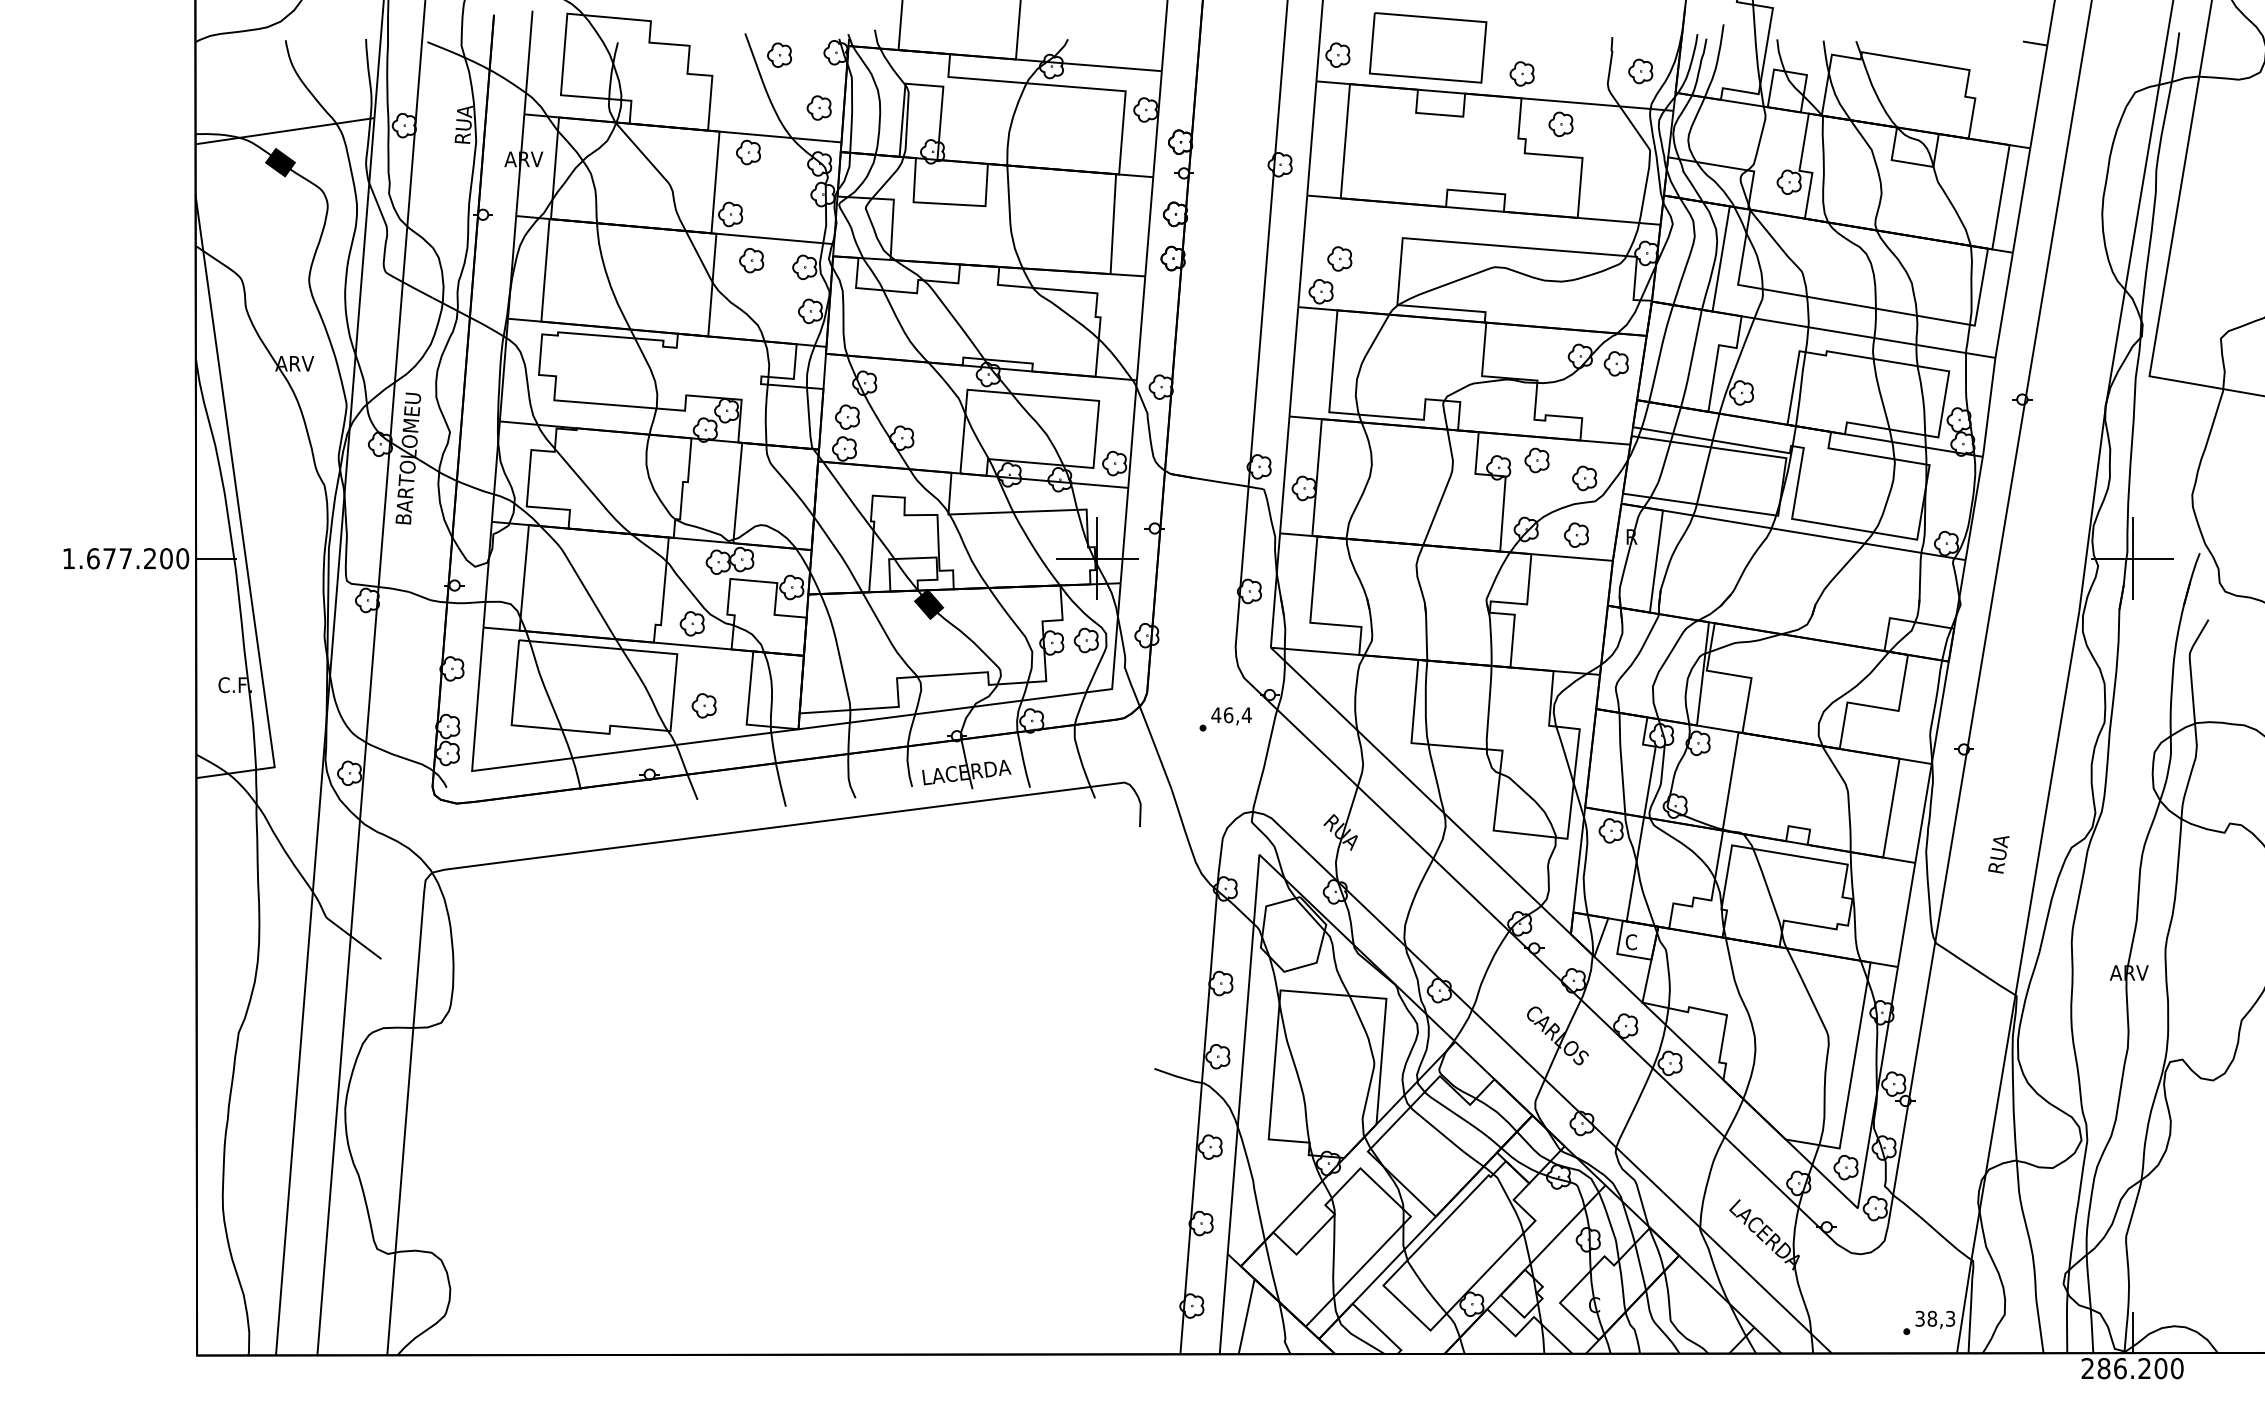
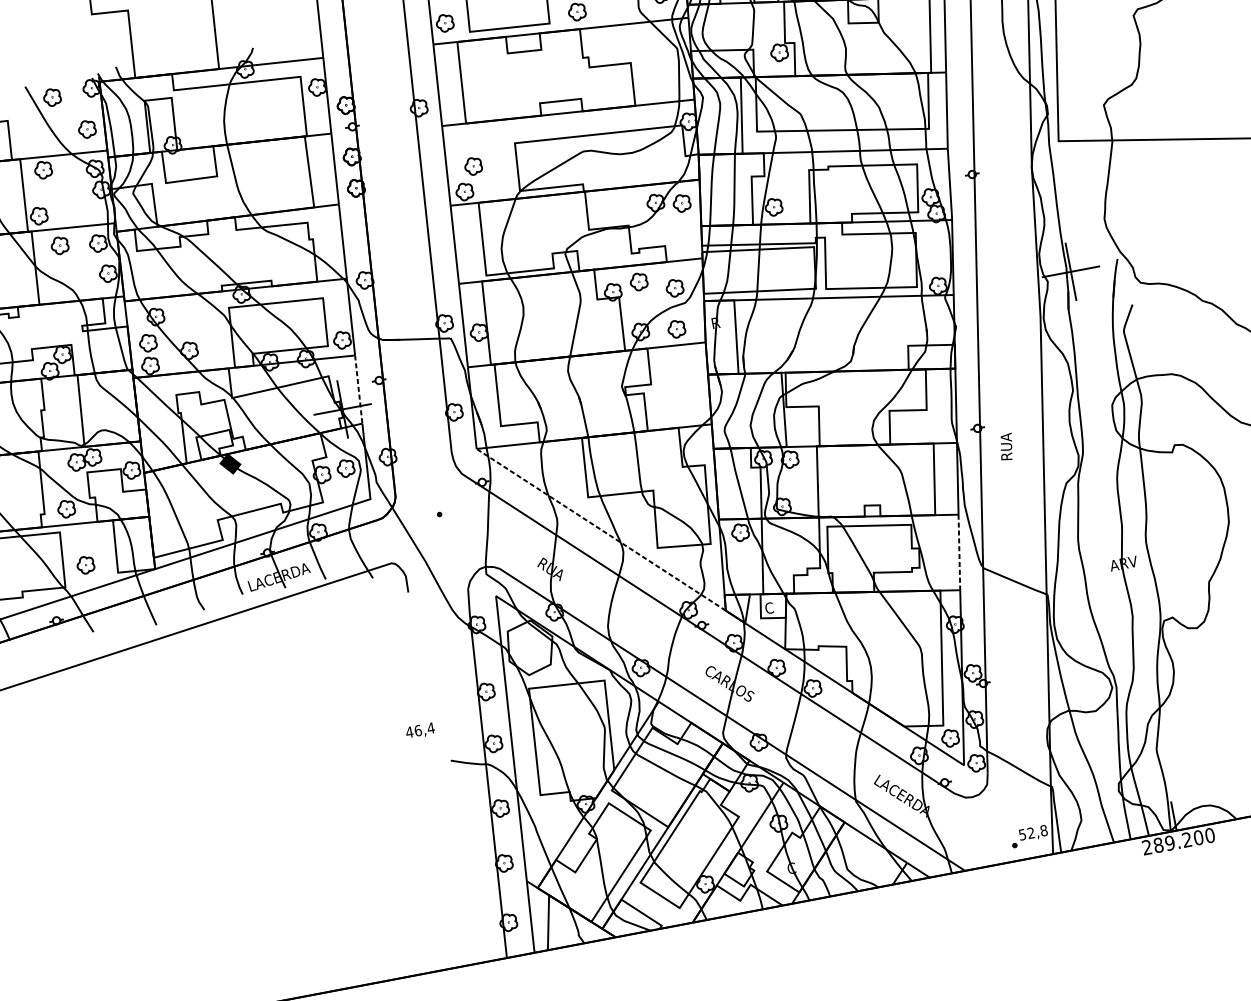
part: (1560, 124) -> (610, 42), removed
line: (1124, 535) -> (358, 389), solid -> dashed
text: (1231, 716) -> (420, 731), moved
line: (1420, 790) -> (600, 529), solid -> dashed
text: (1998, 854) -> (1006, 447), moved
line: (1906, 915) -> (959, 552), solid -> dashed
text: (1935, 1318) -> (1033, 832), 38,3 -> 52,8
text: (2120, 1368) -> (1170, 843), 286.200 -> 289.200

